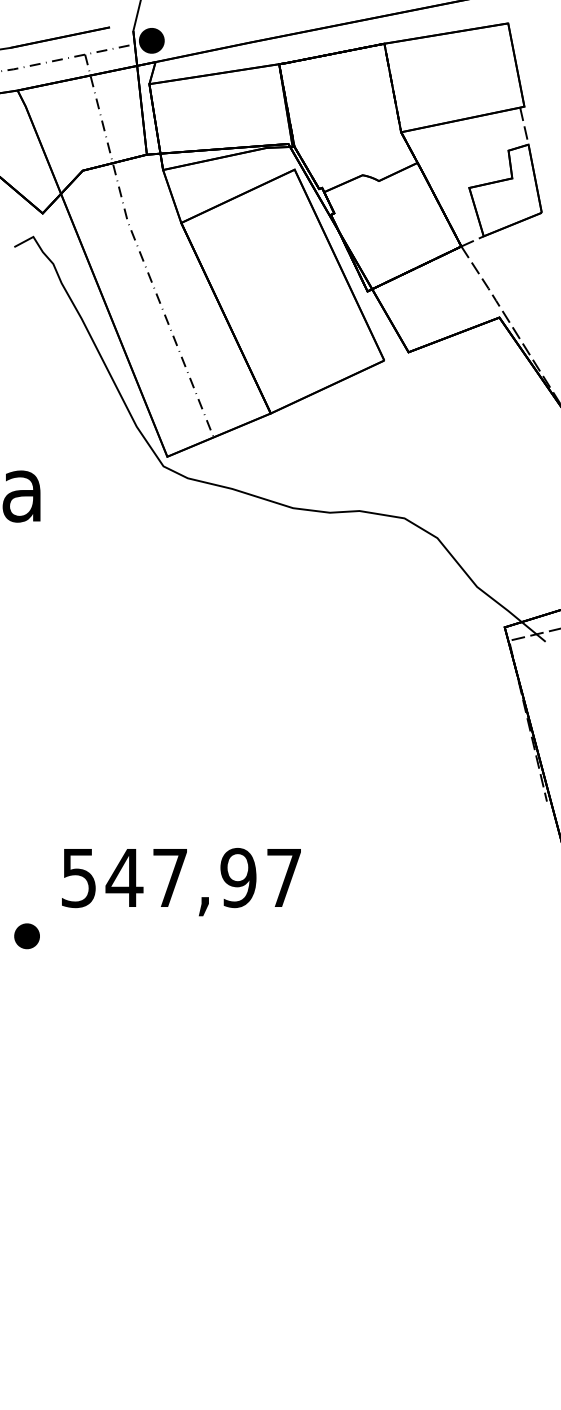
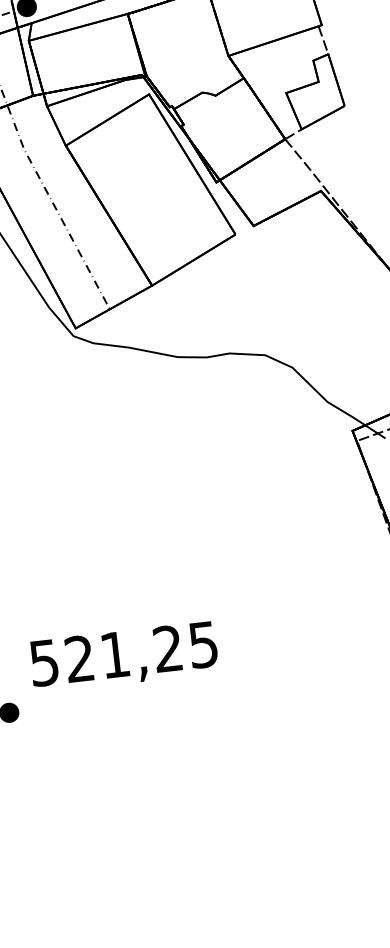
text: (202, 877) -> (140, 651), 547,97 -> 521,25

